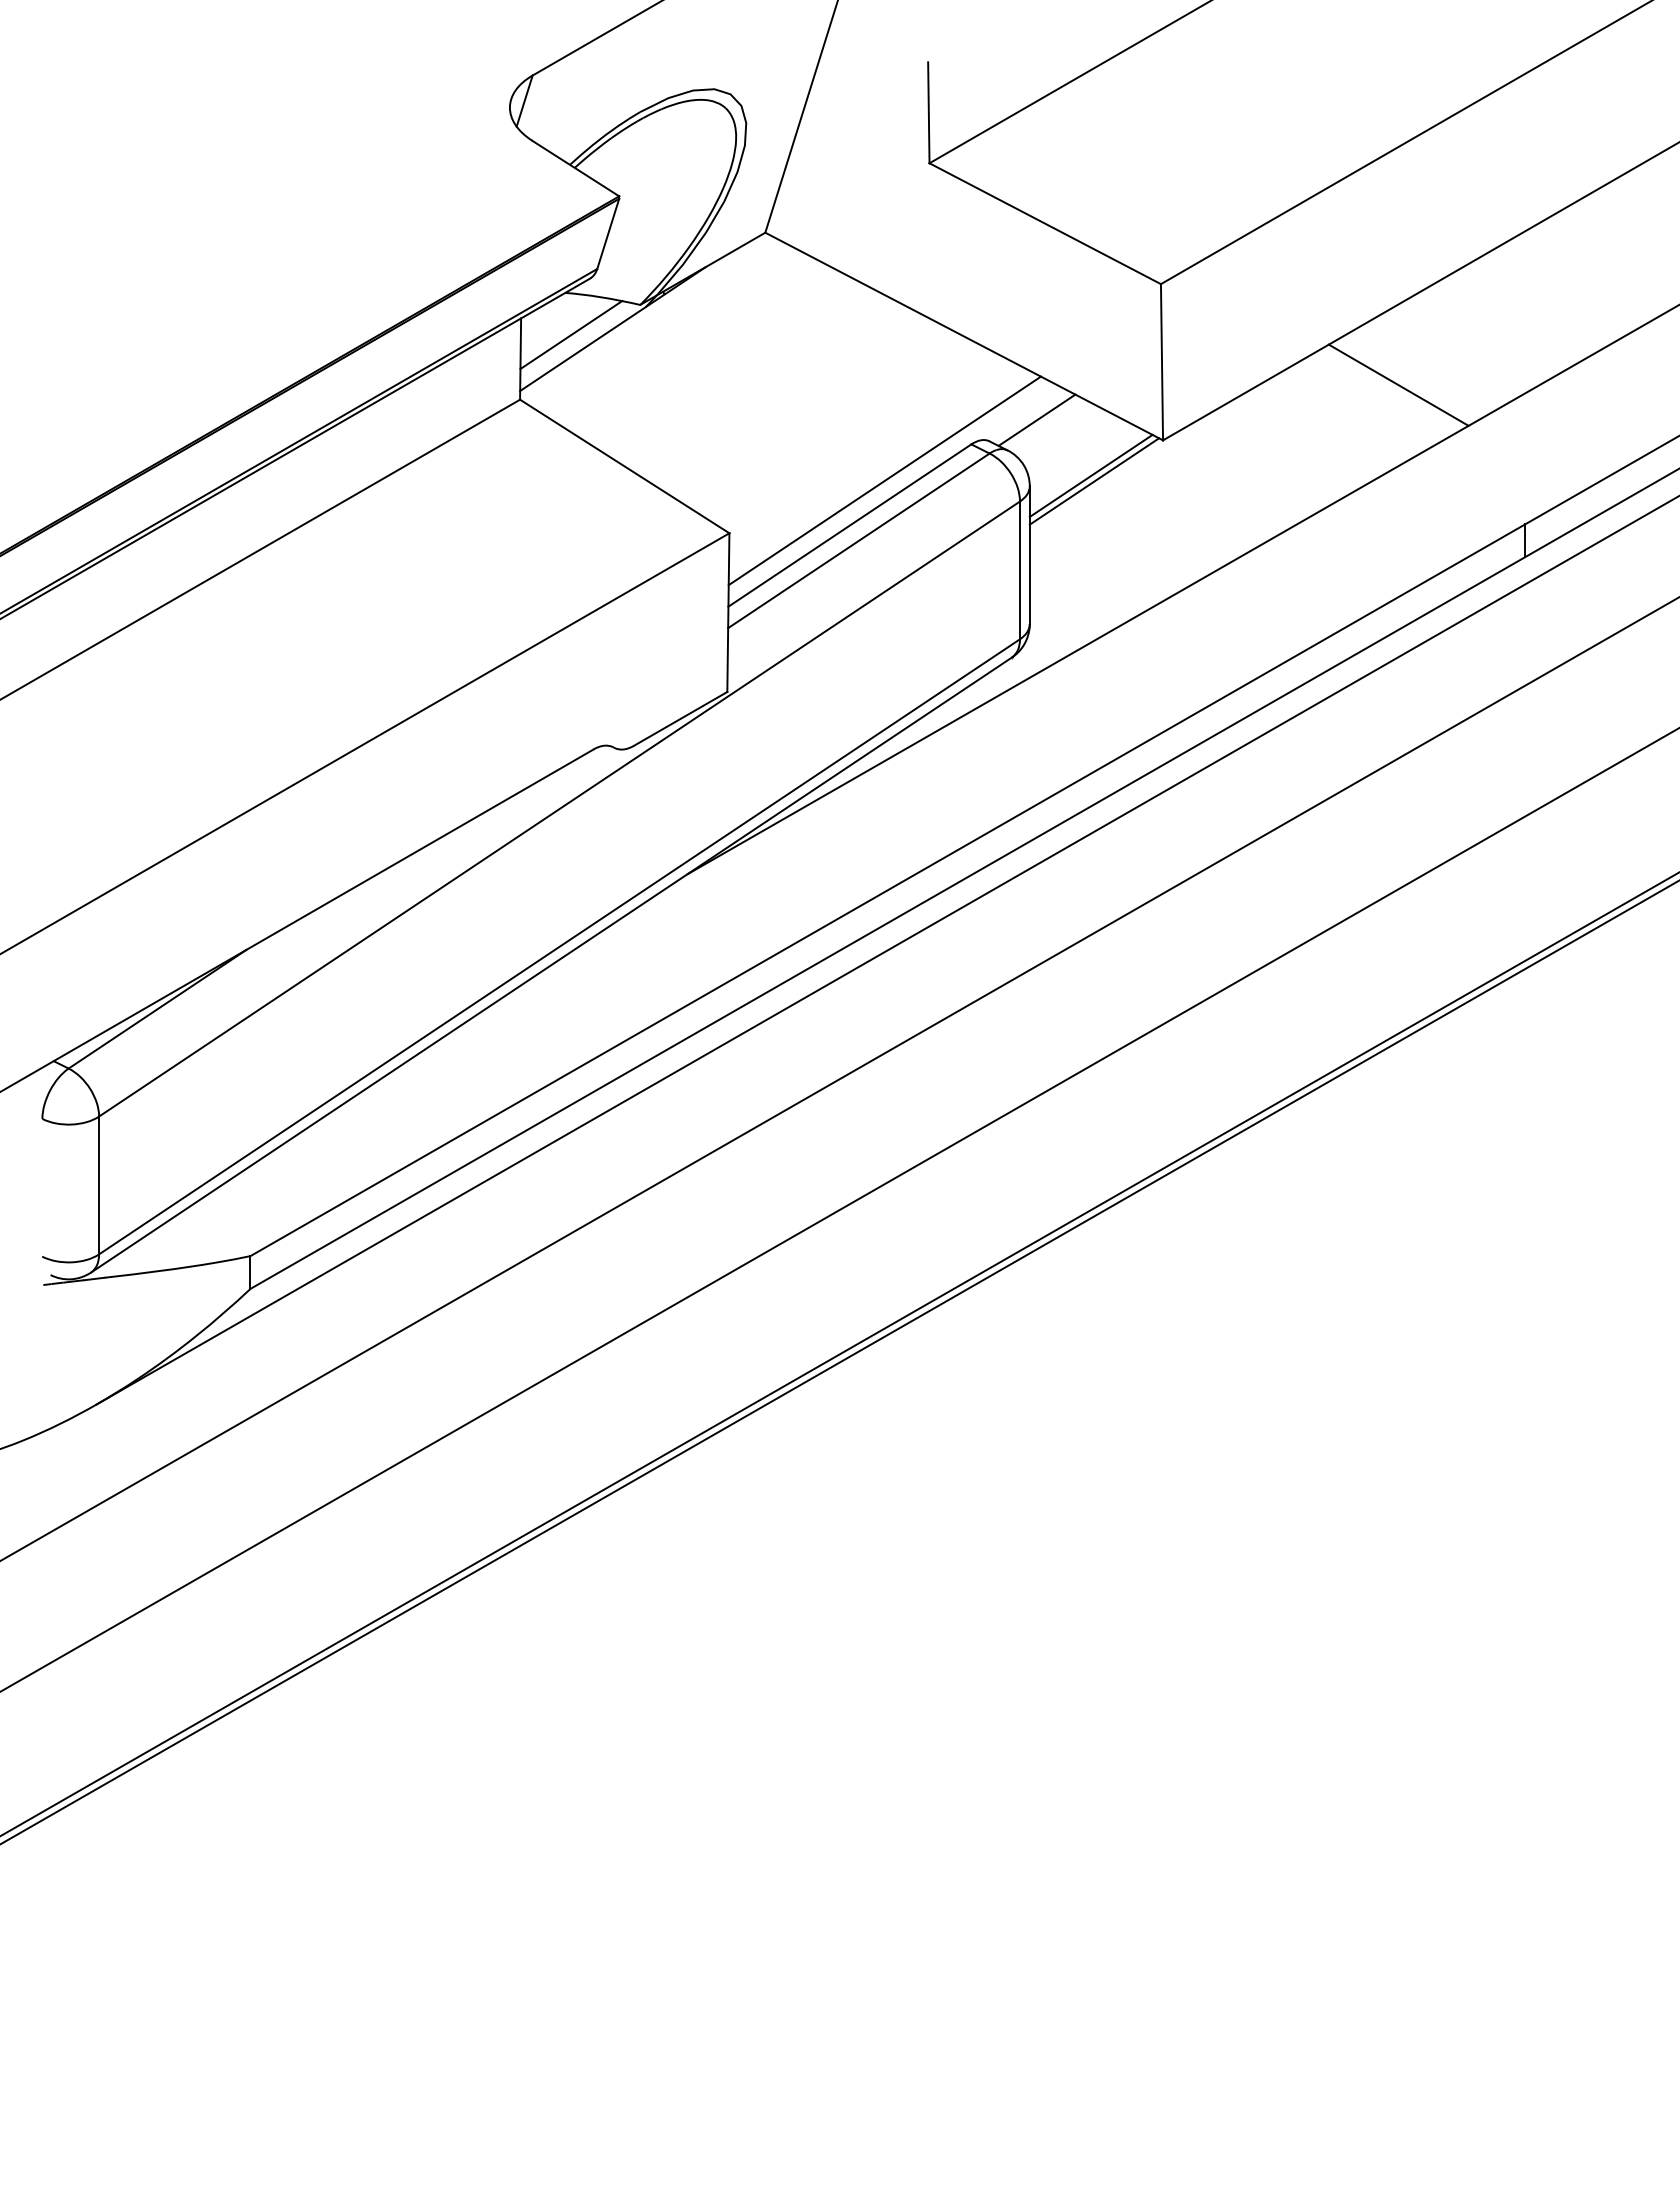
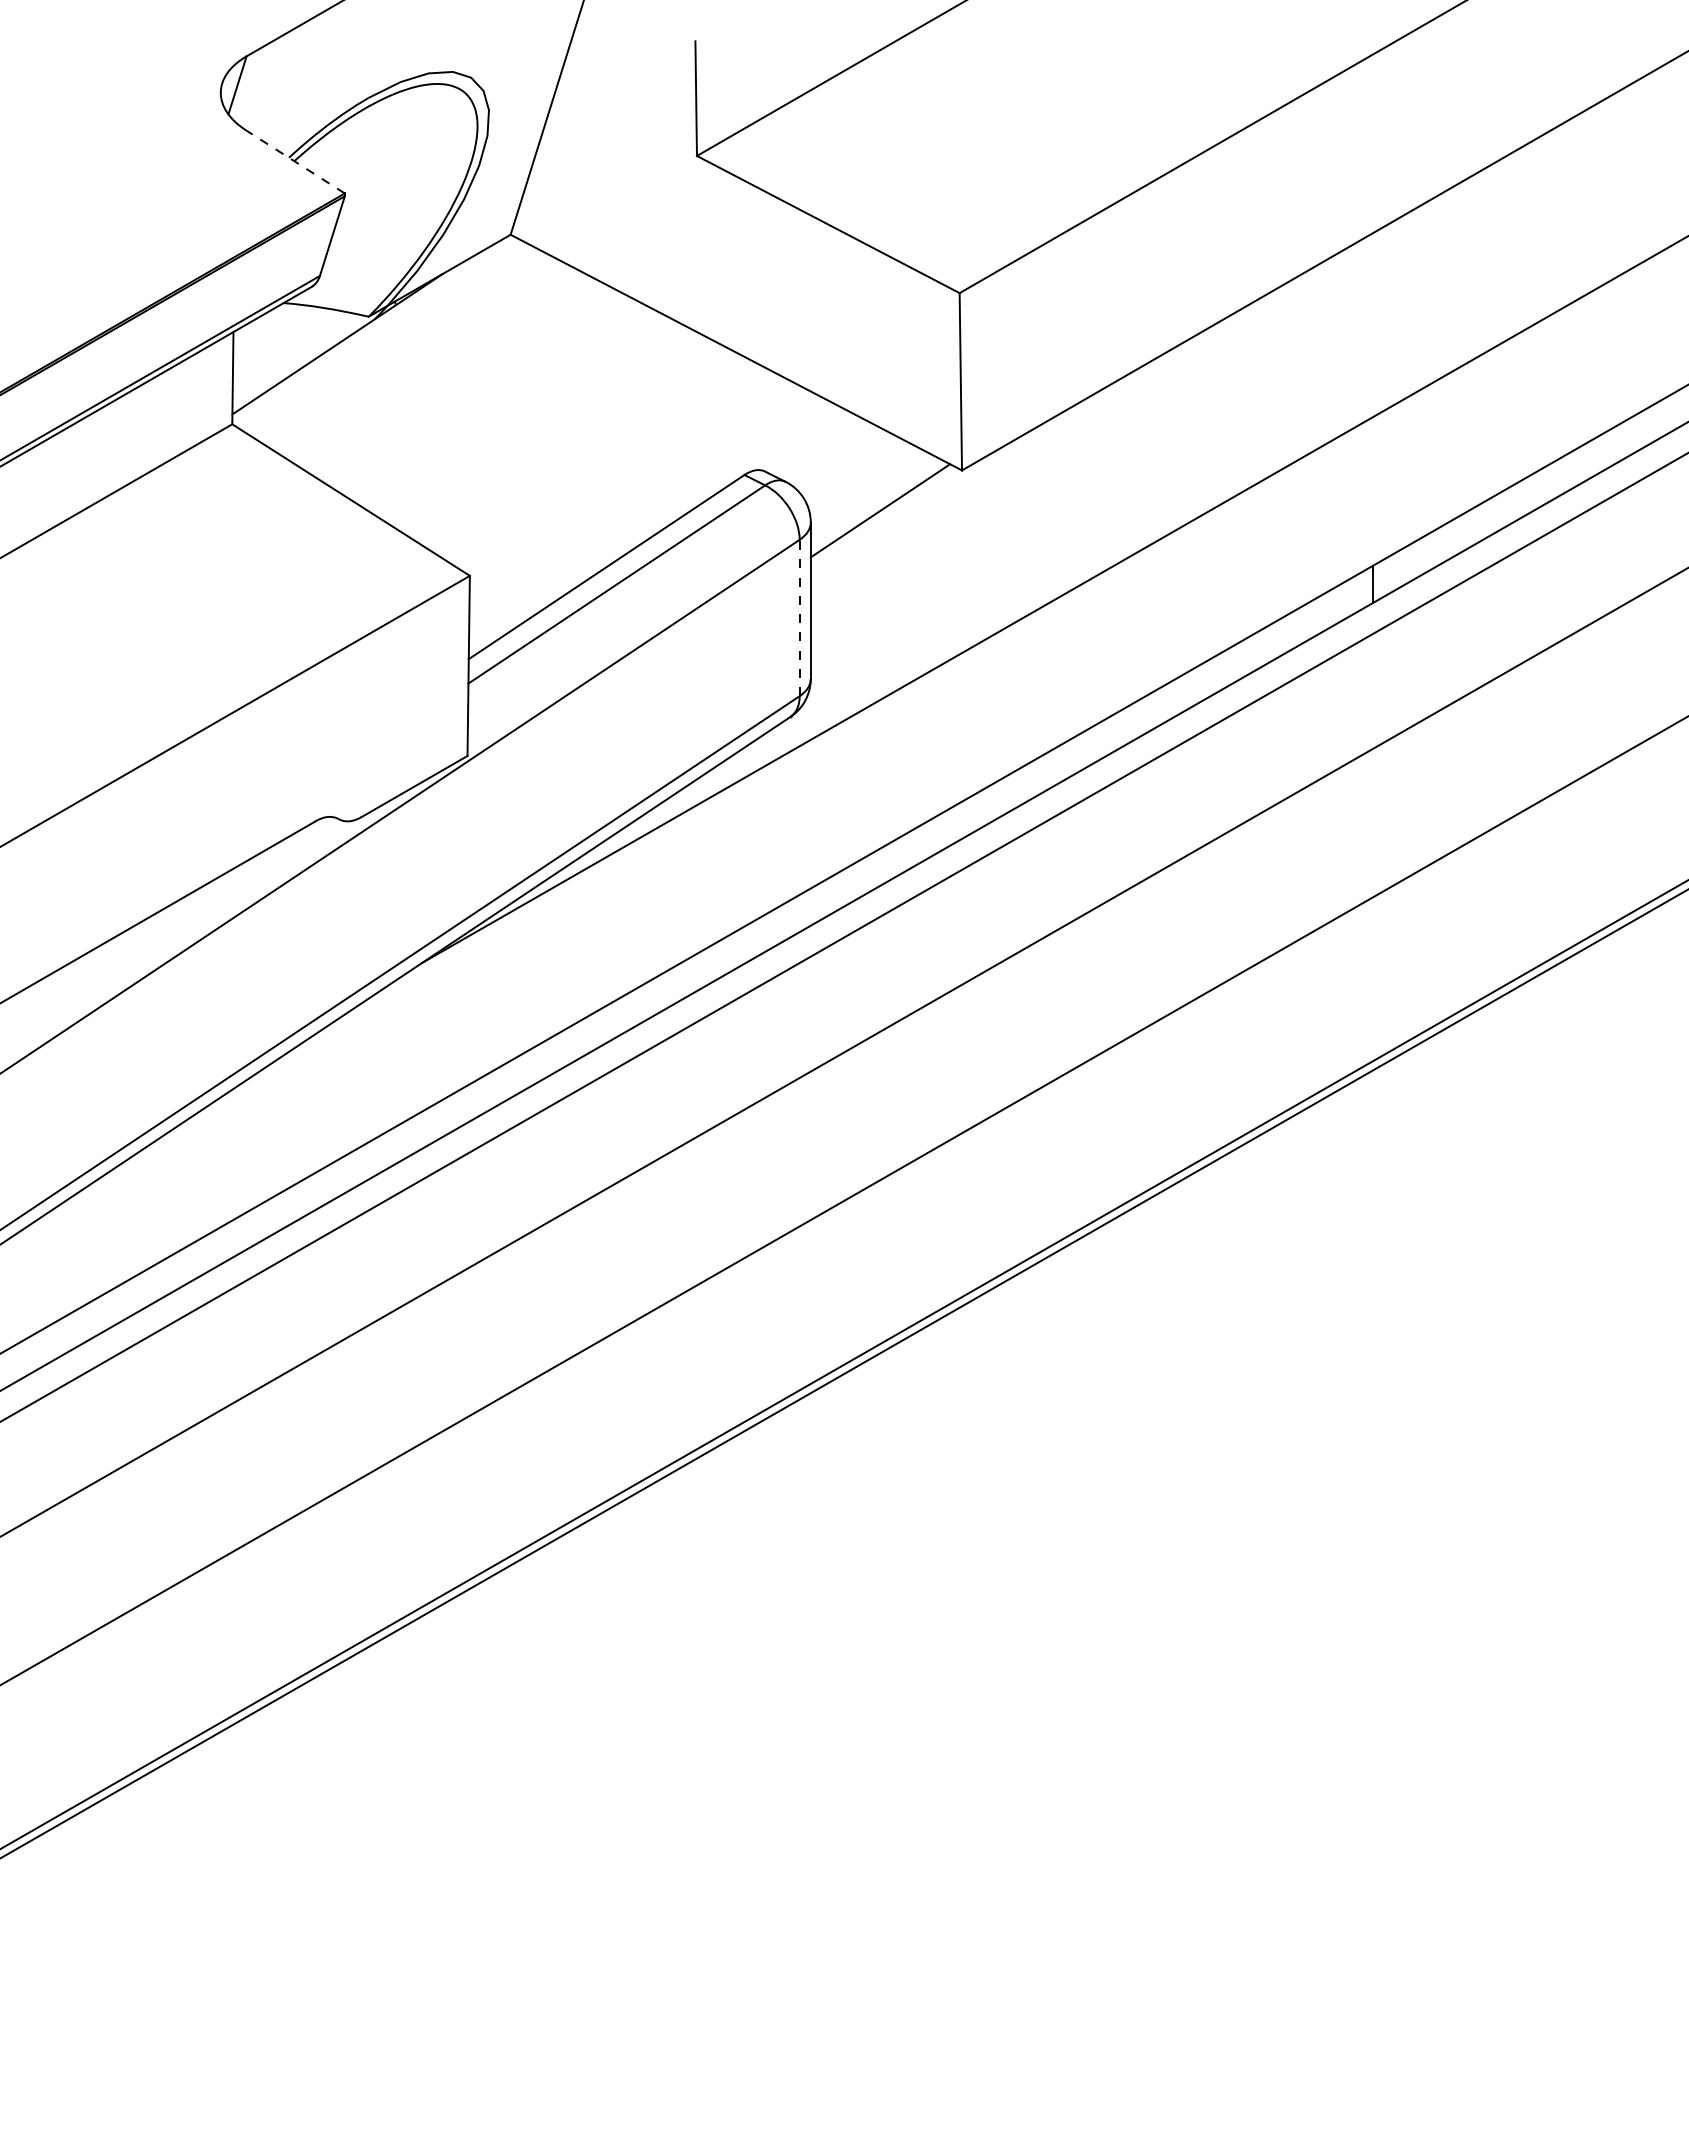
line: (575, 168) -> (295, 161), solid -> dashed
line: (571, 335) -> (290, 351), removed
line: (1398, 384) -> (1229, 407), removed
line: (1036, 419) -> (818, 446), removed
line: (884, 480) -> (645, 515), removed
line: (1094, 481) -> (884, 517), removed
line: (1020, 570) -> (800, 618), solid -> dashed

